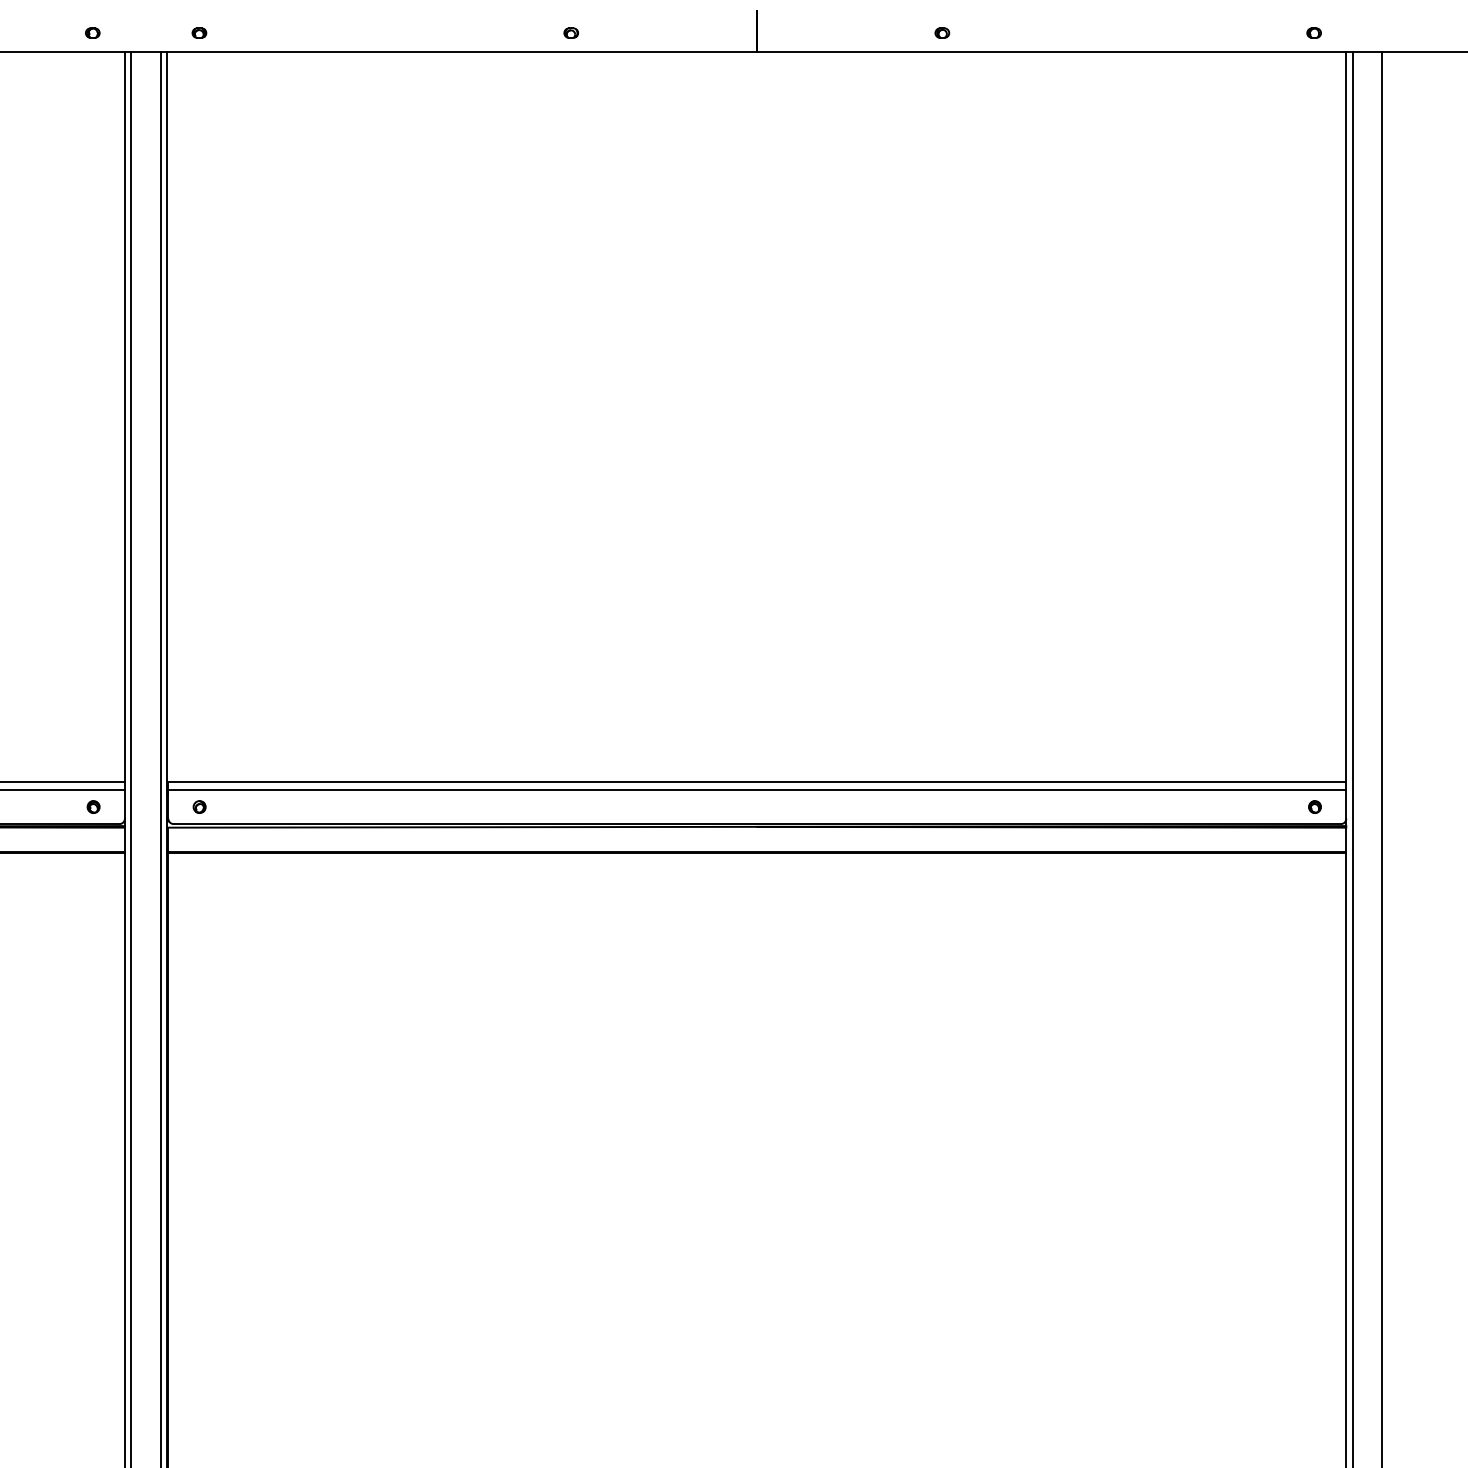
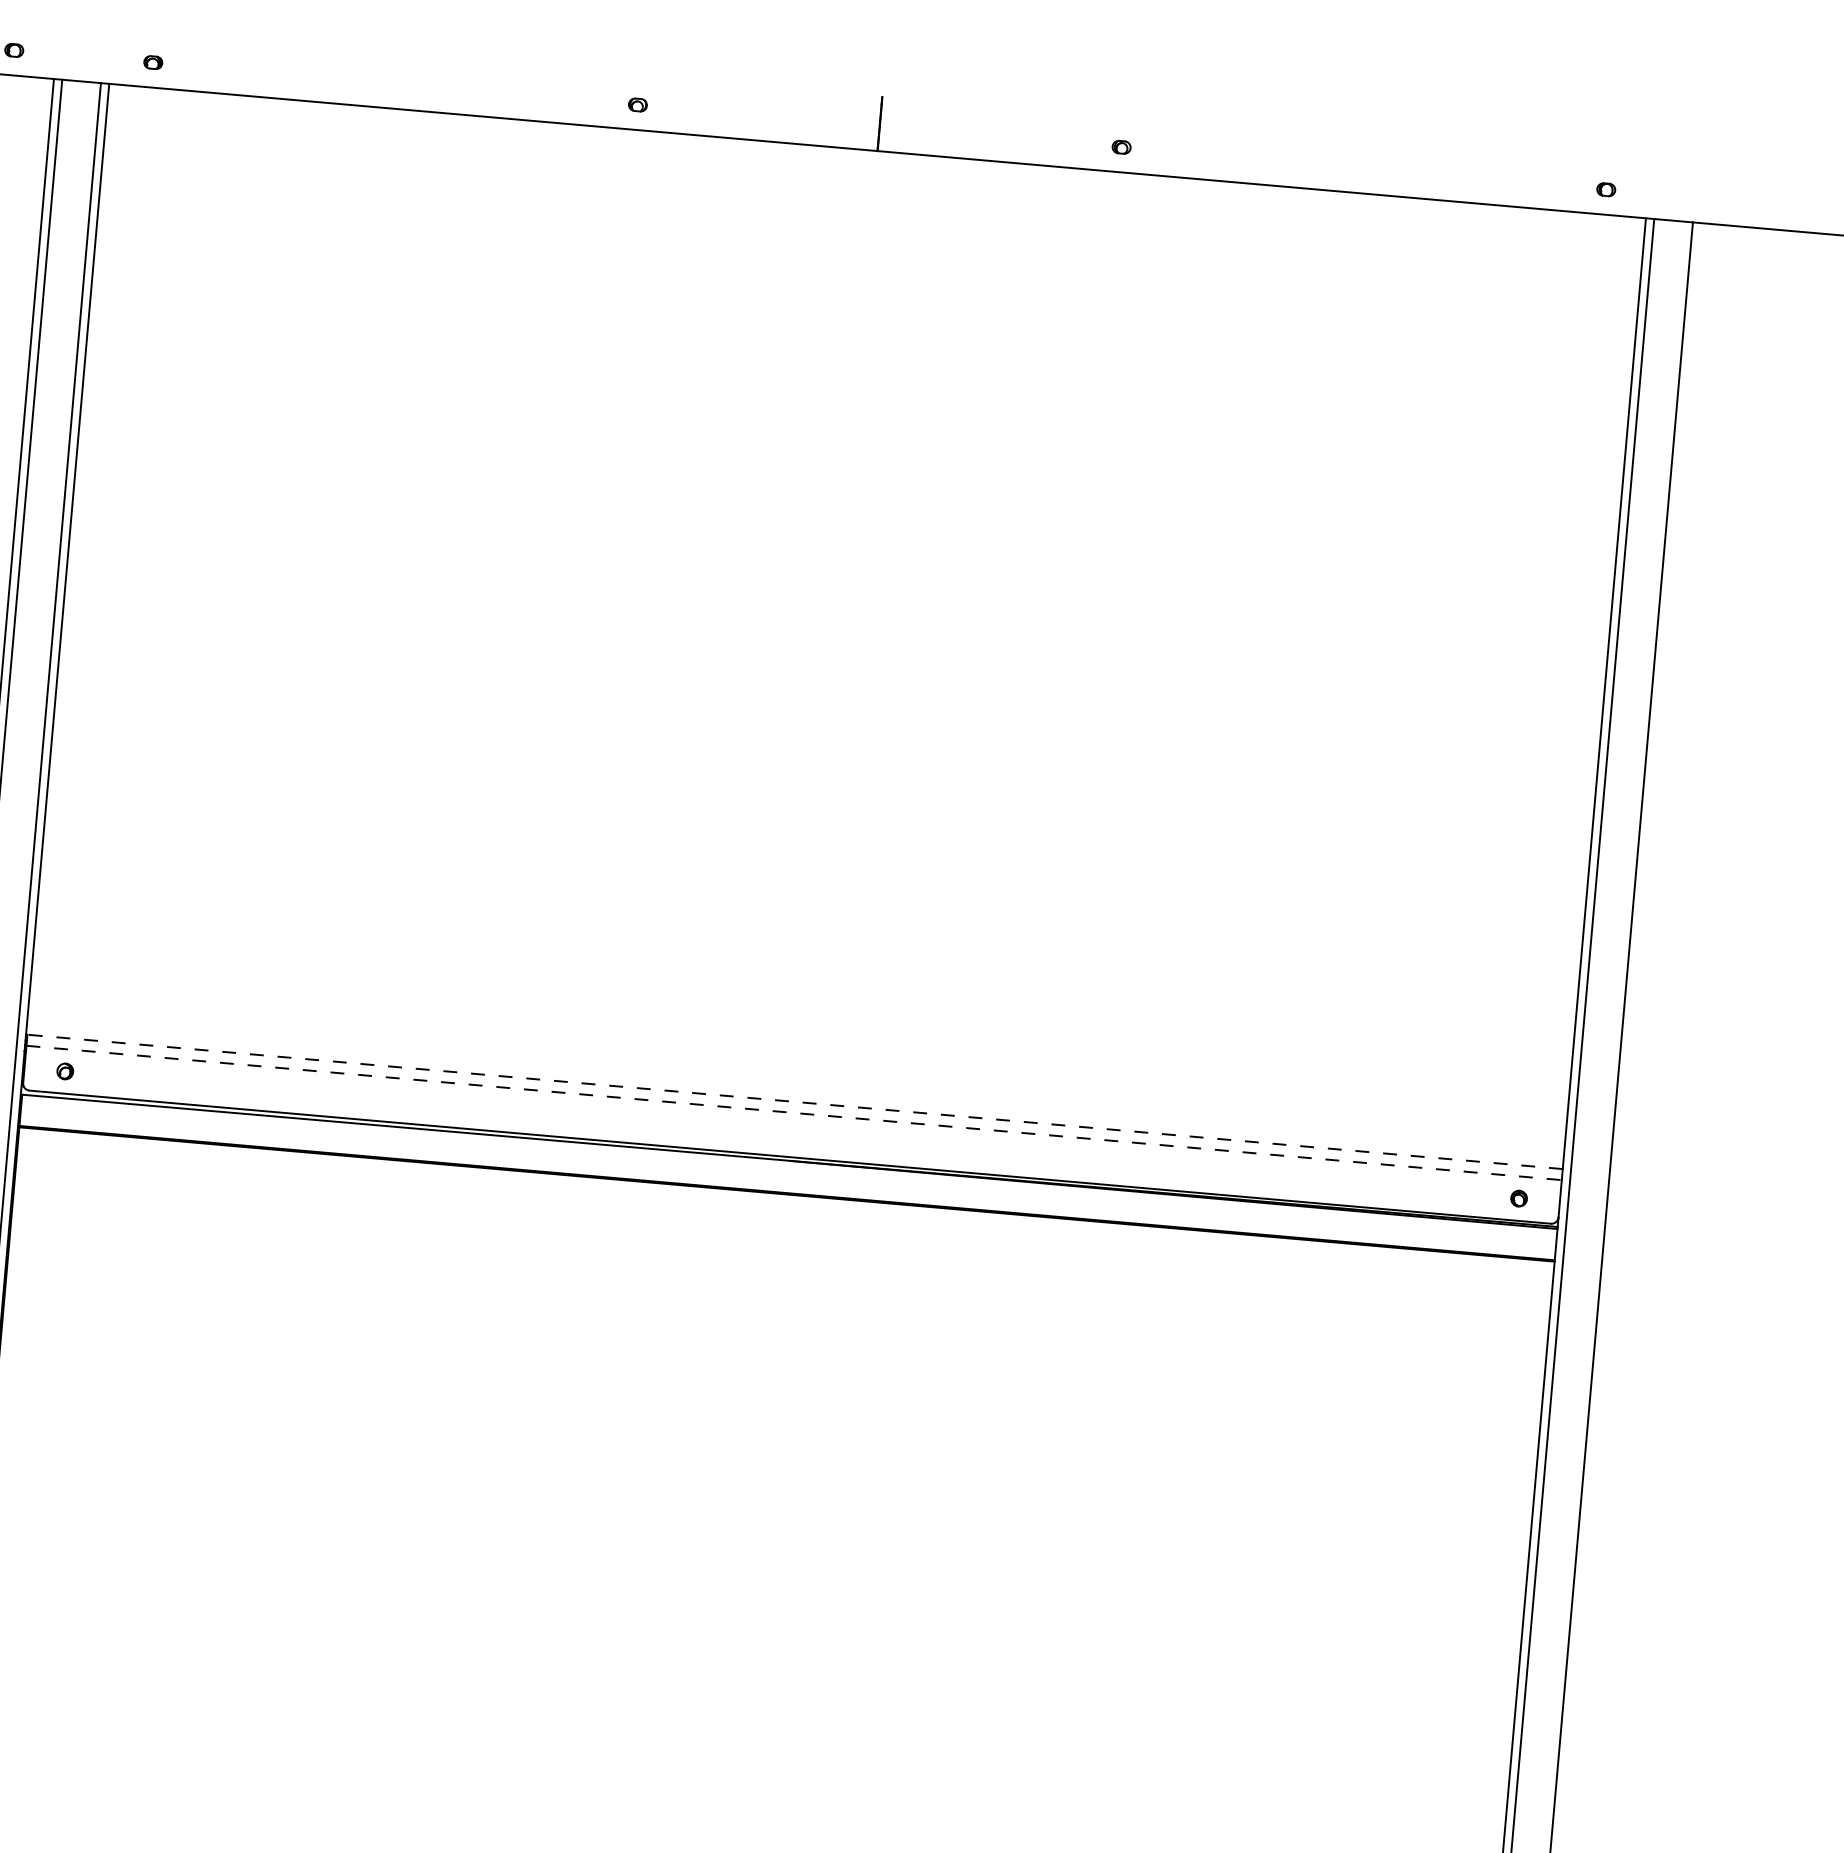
line: (757, 781) -> (795, 1101), solid -> dashed
line: (757, 790) -> (794, 1113), solid -> dashed

